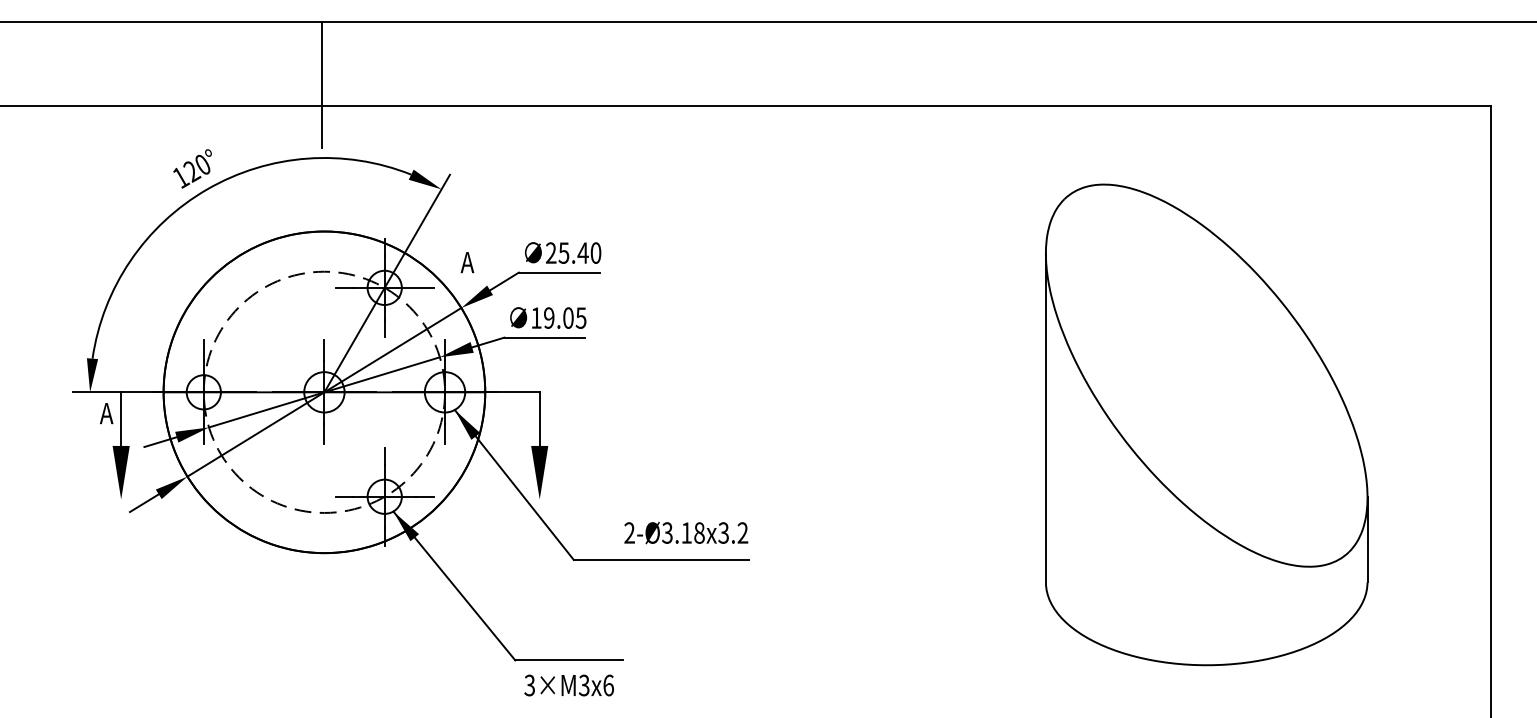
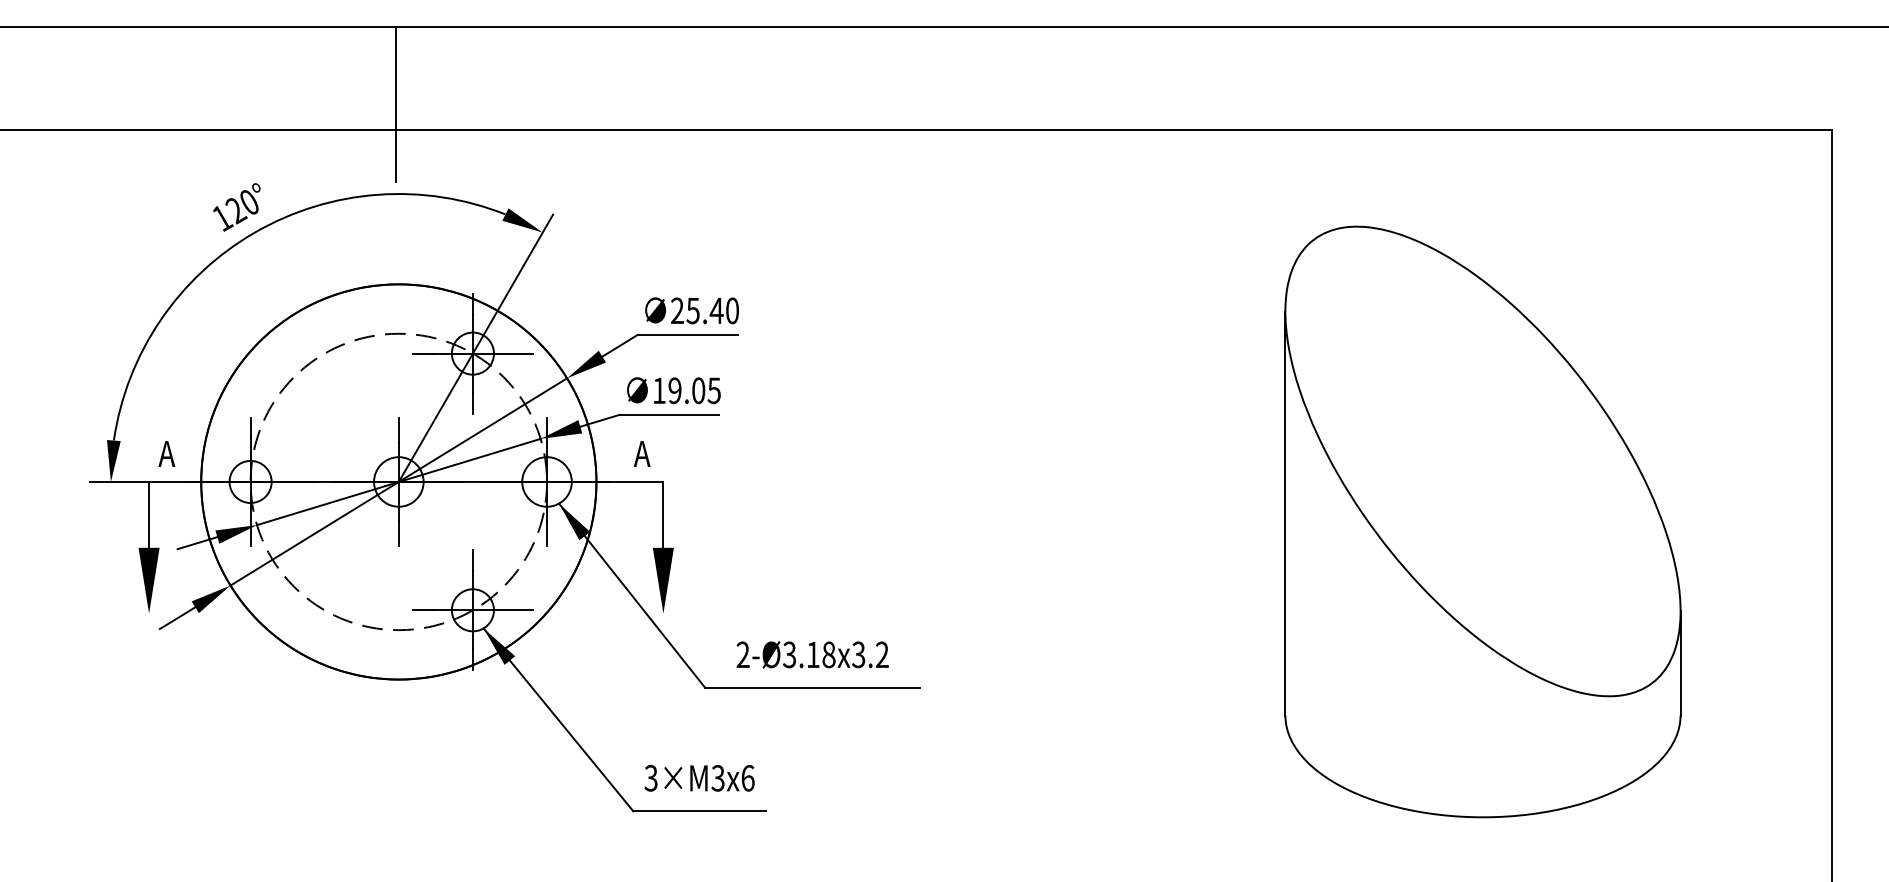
text: (467, 262) -> (642, 453), moved
text: (106, 413) -> (166, 453), moved
text: (686, 533) -> (813, 655), moved
text: (568, 685) -> (698, 778), moved

